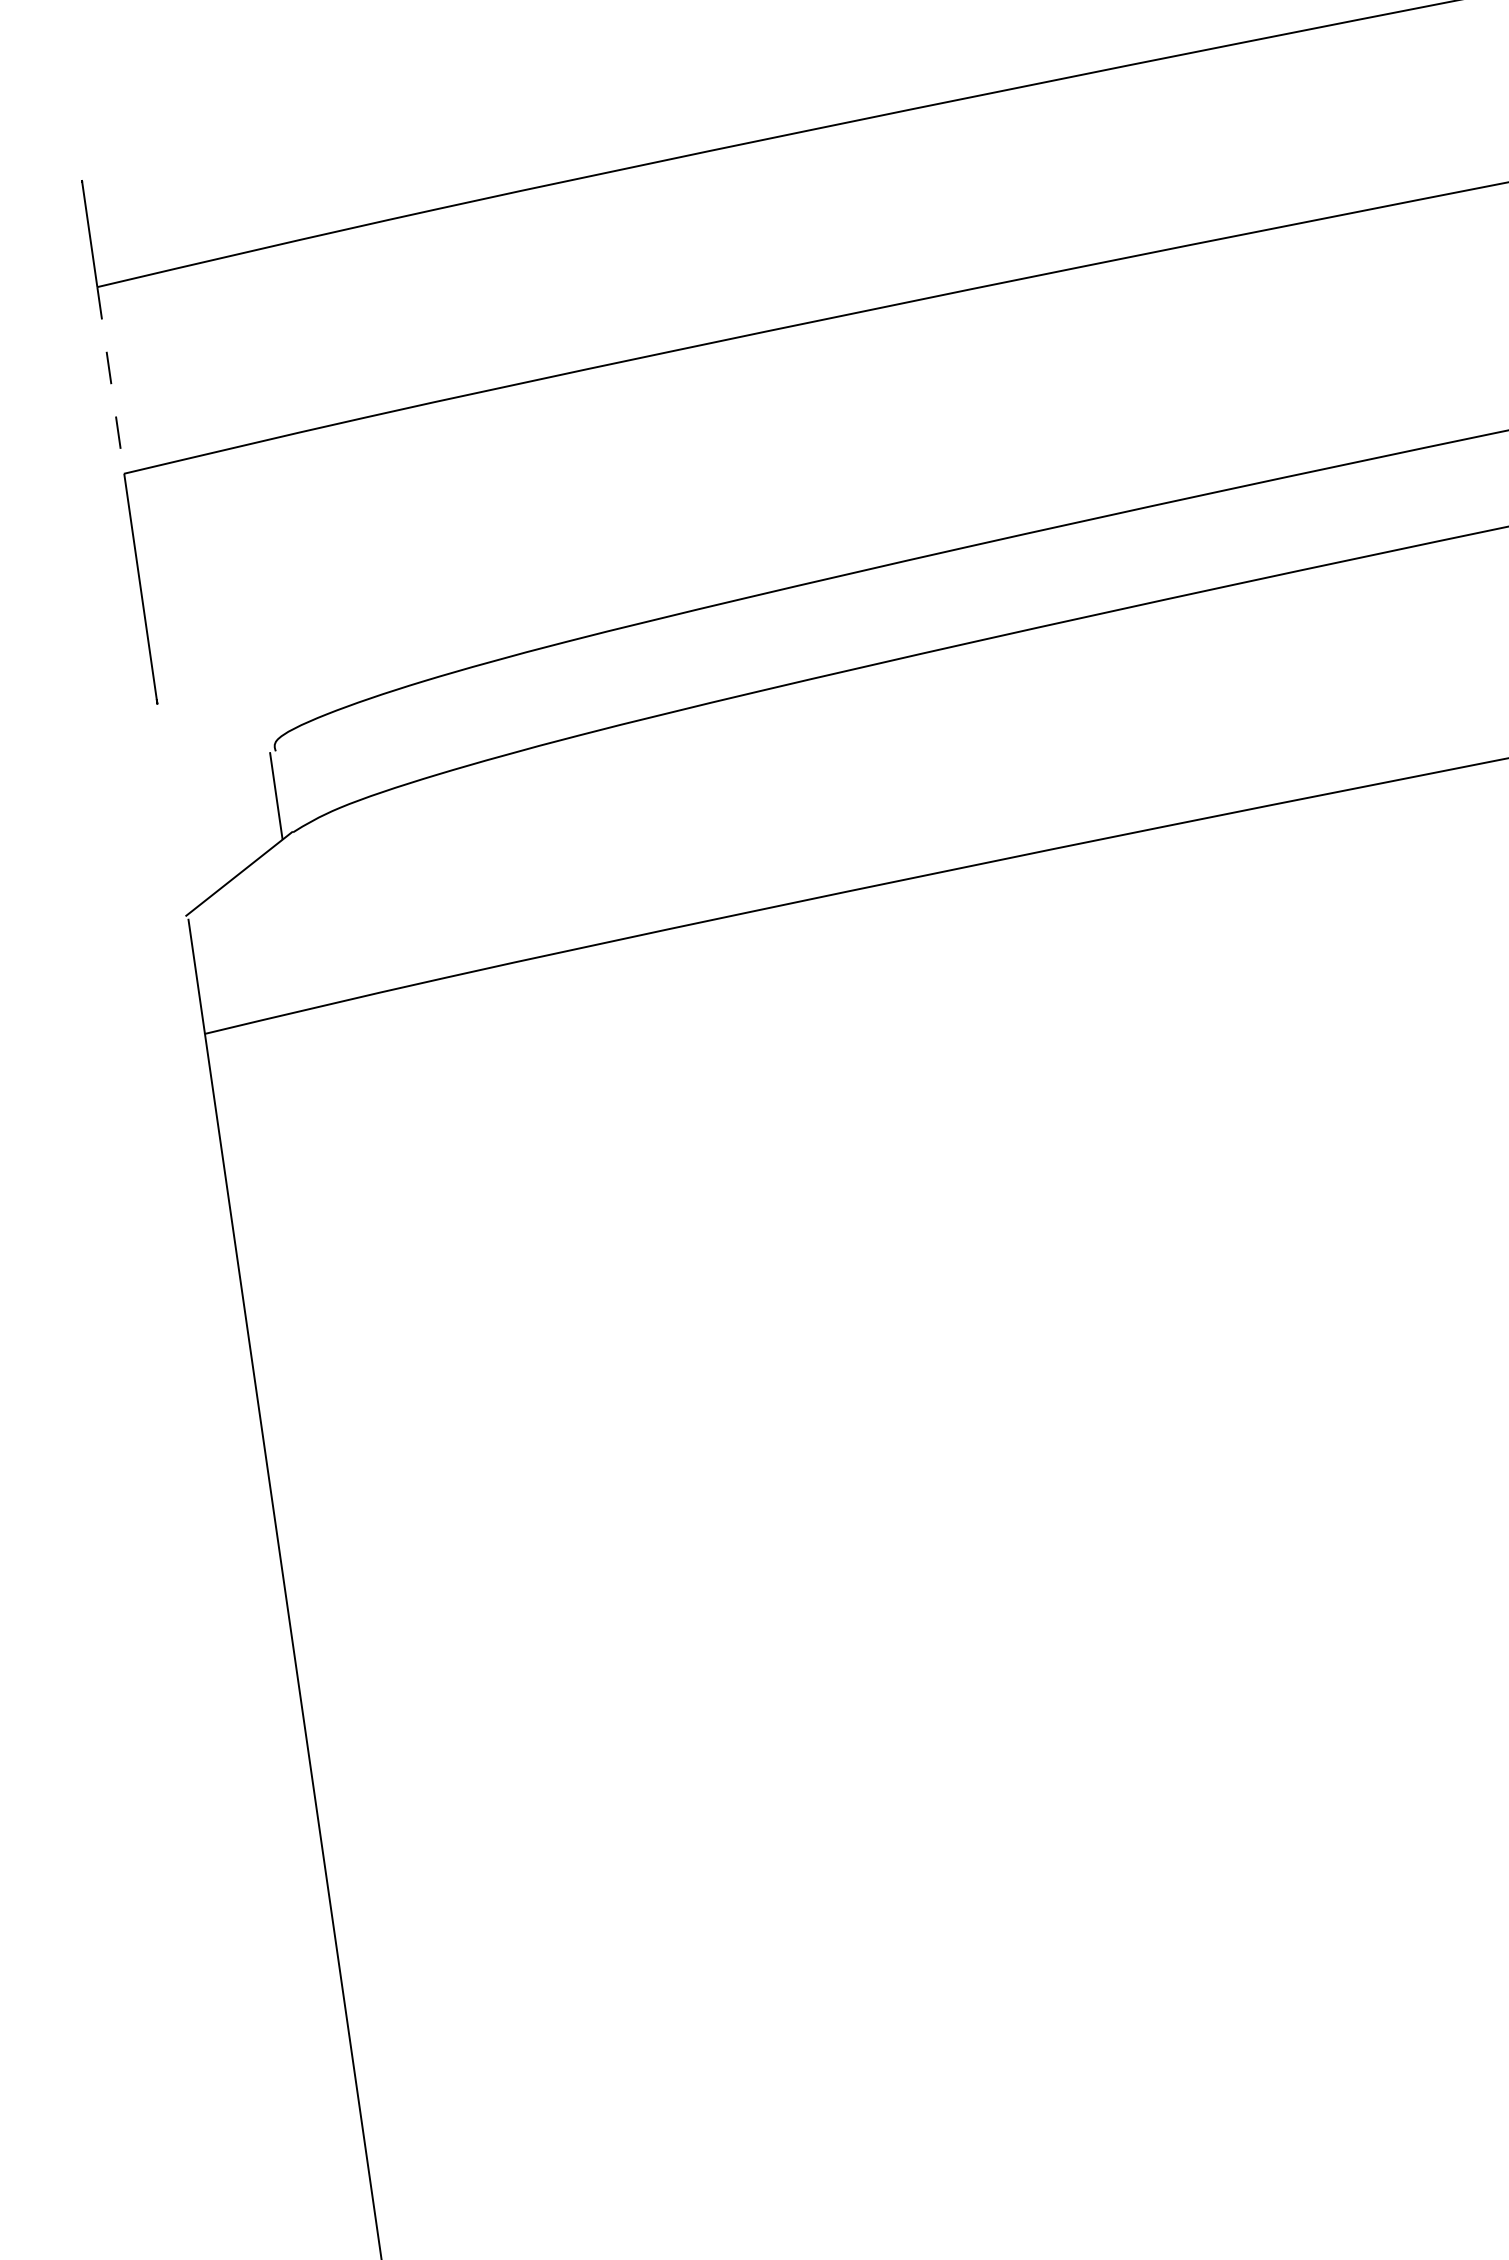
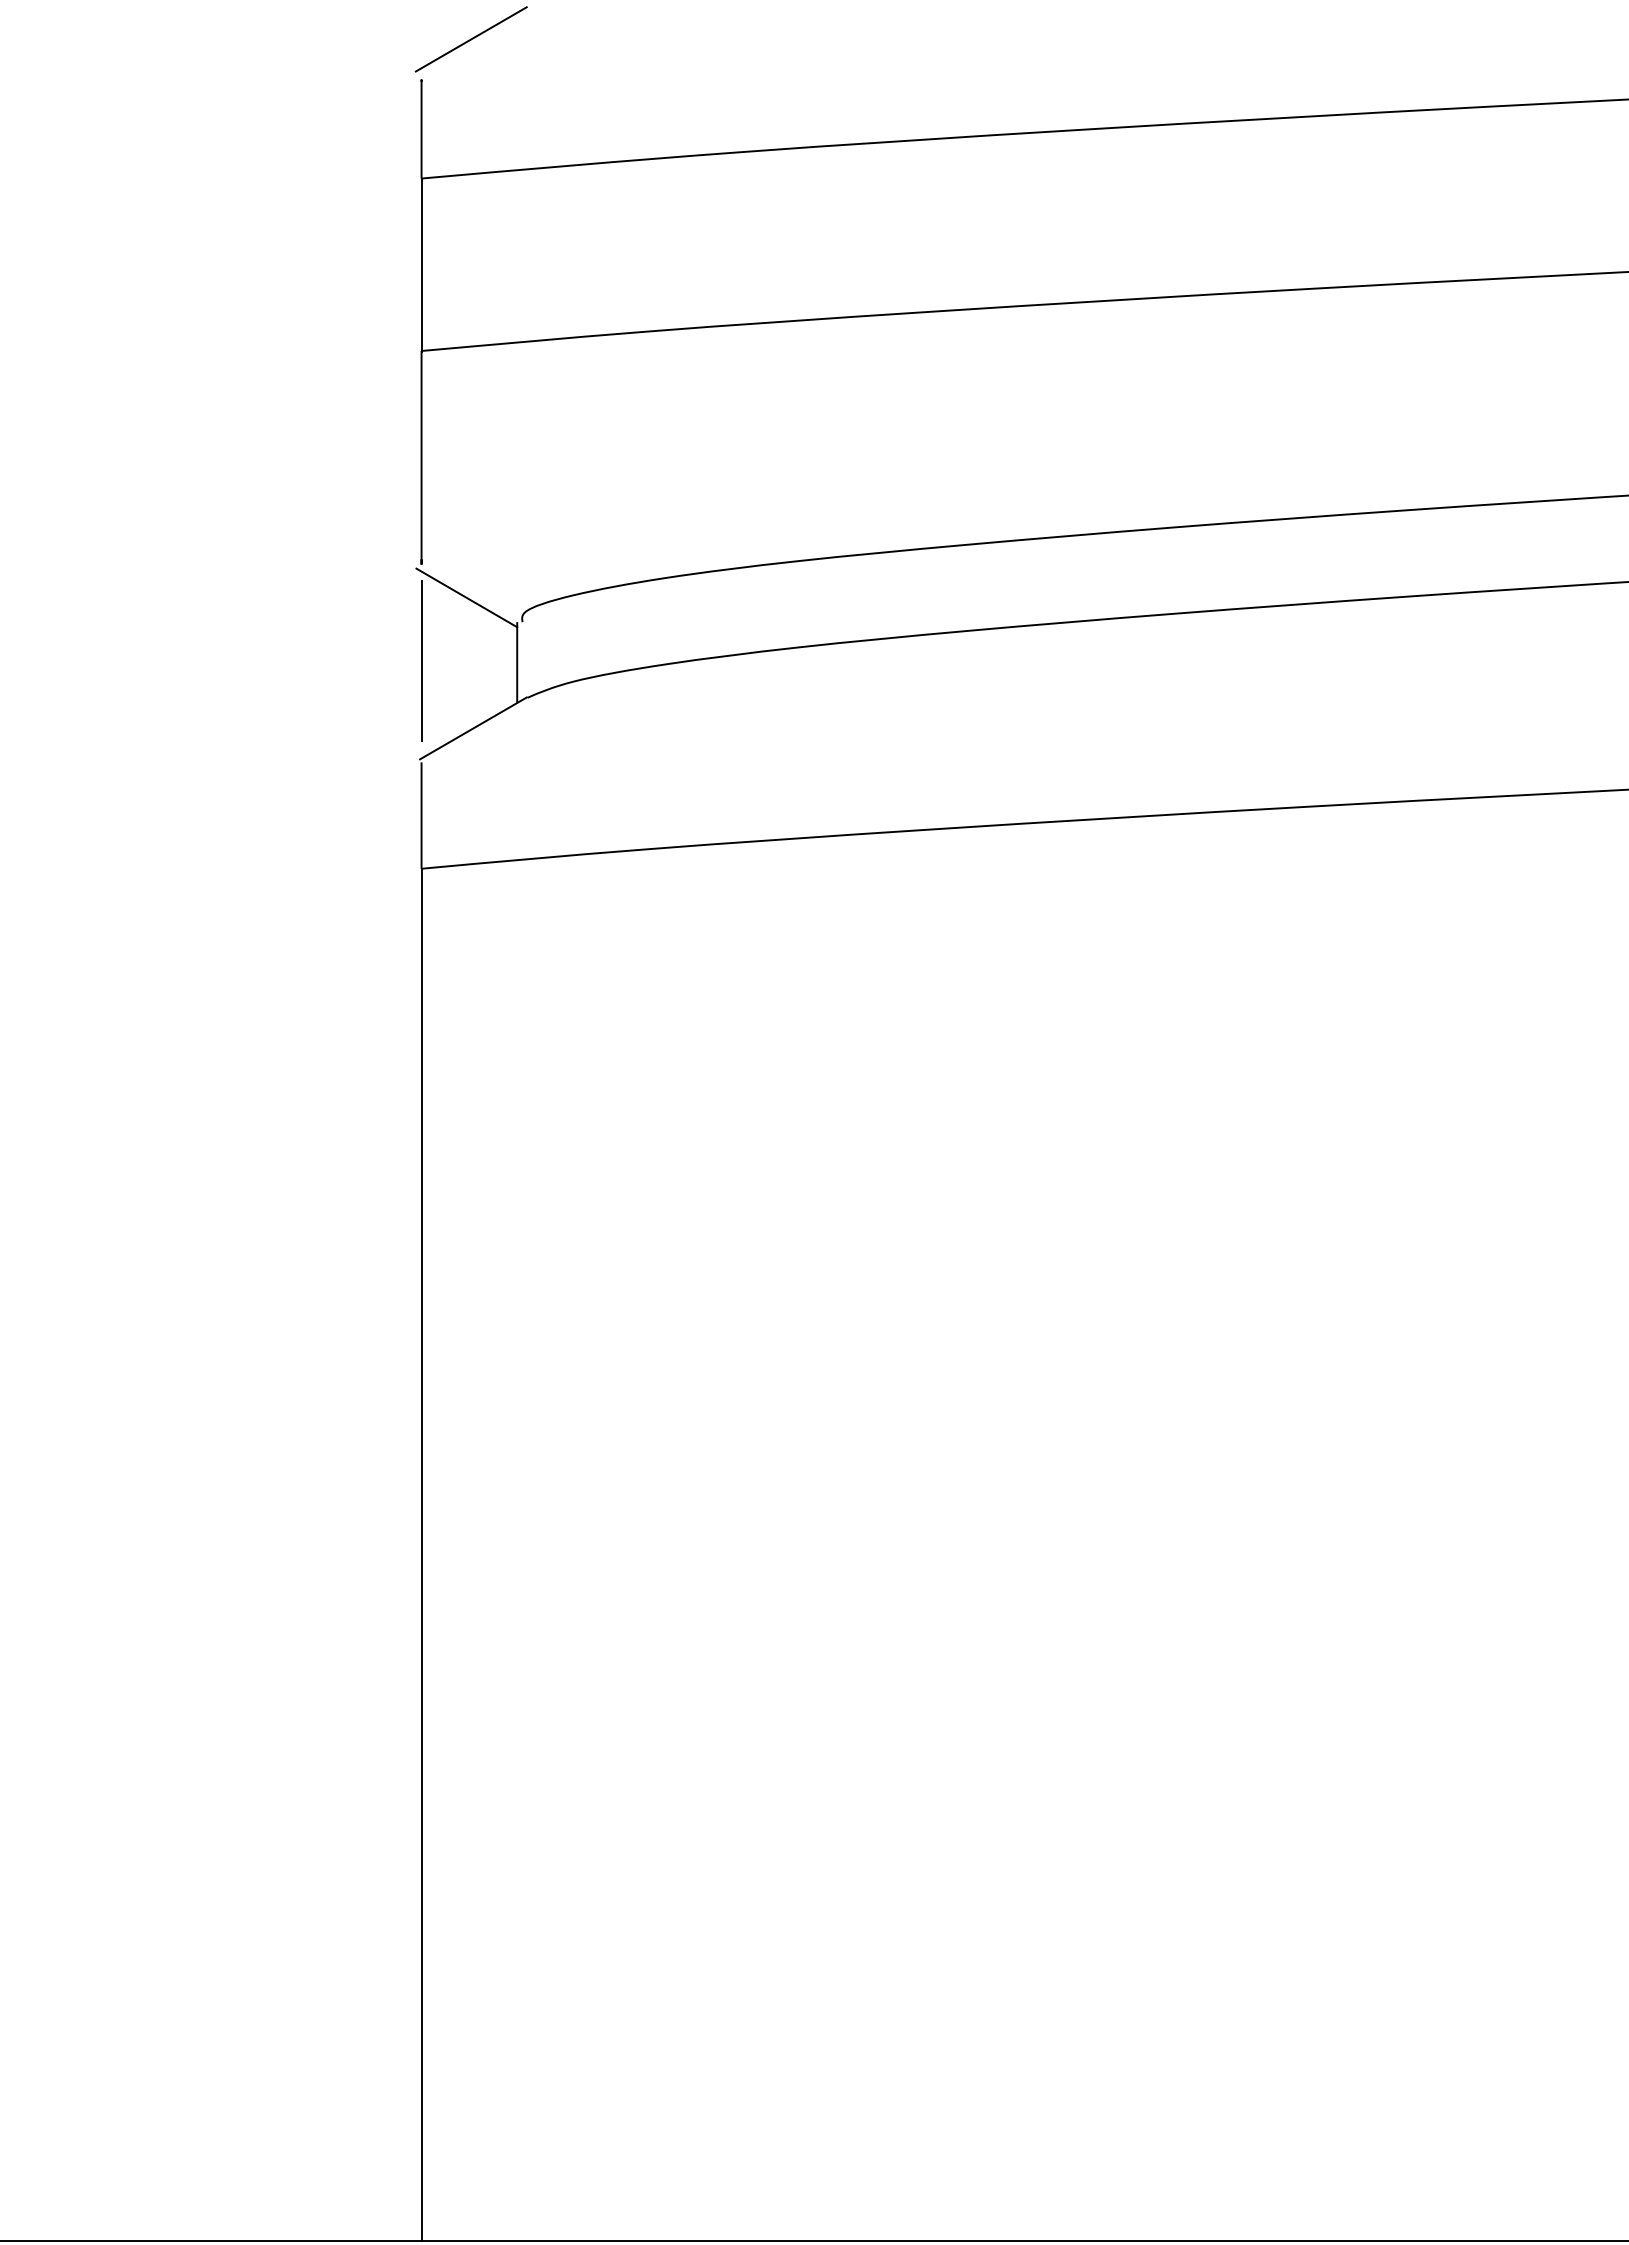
line: (128, 129) -> (470, 39), added
line: (110, 381) -> (421, 265), dashed -> solid
line: (211, 733) -> (466, 597), added
line: (172, 808) -> (421, 660), added

